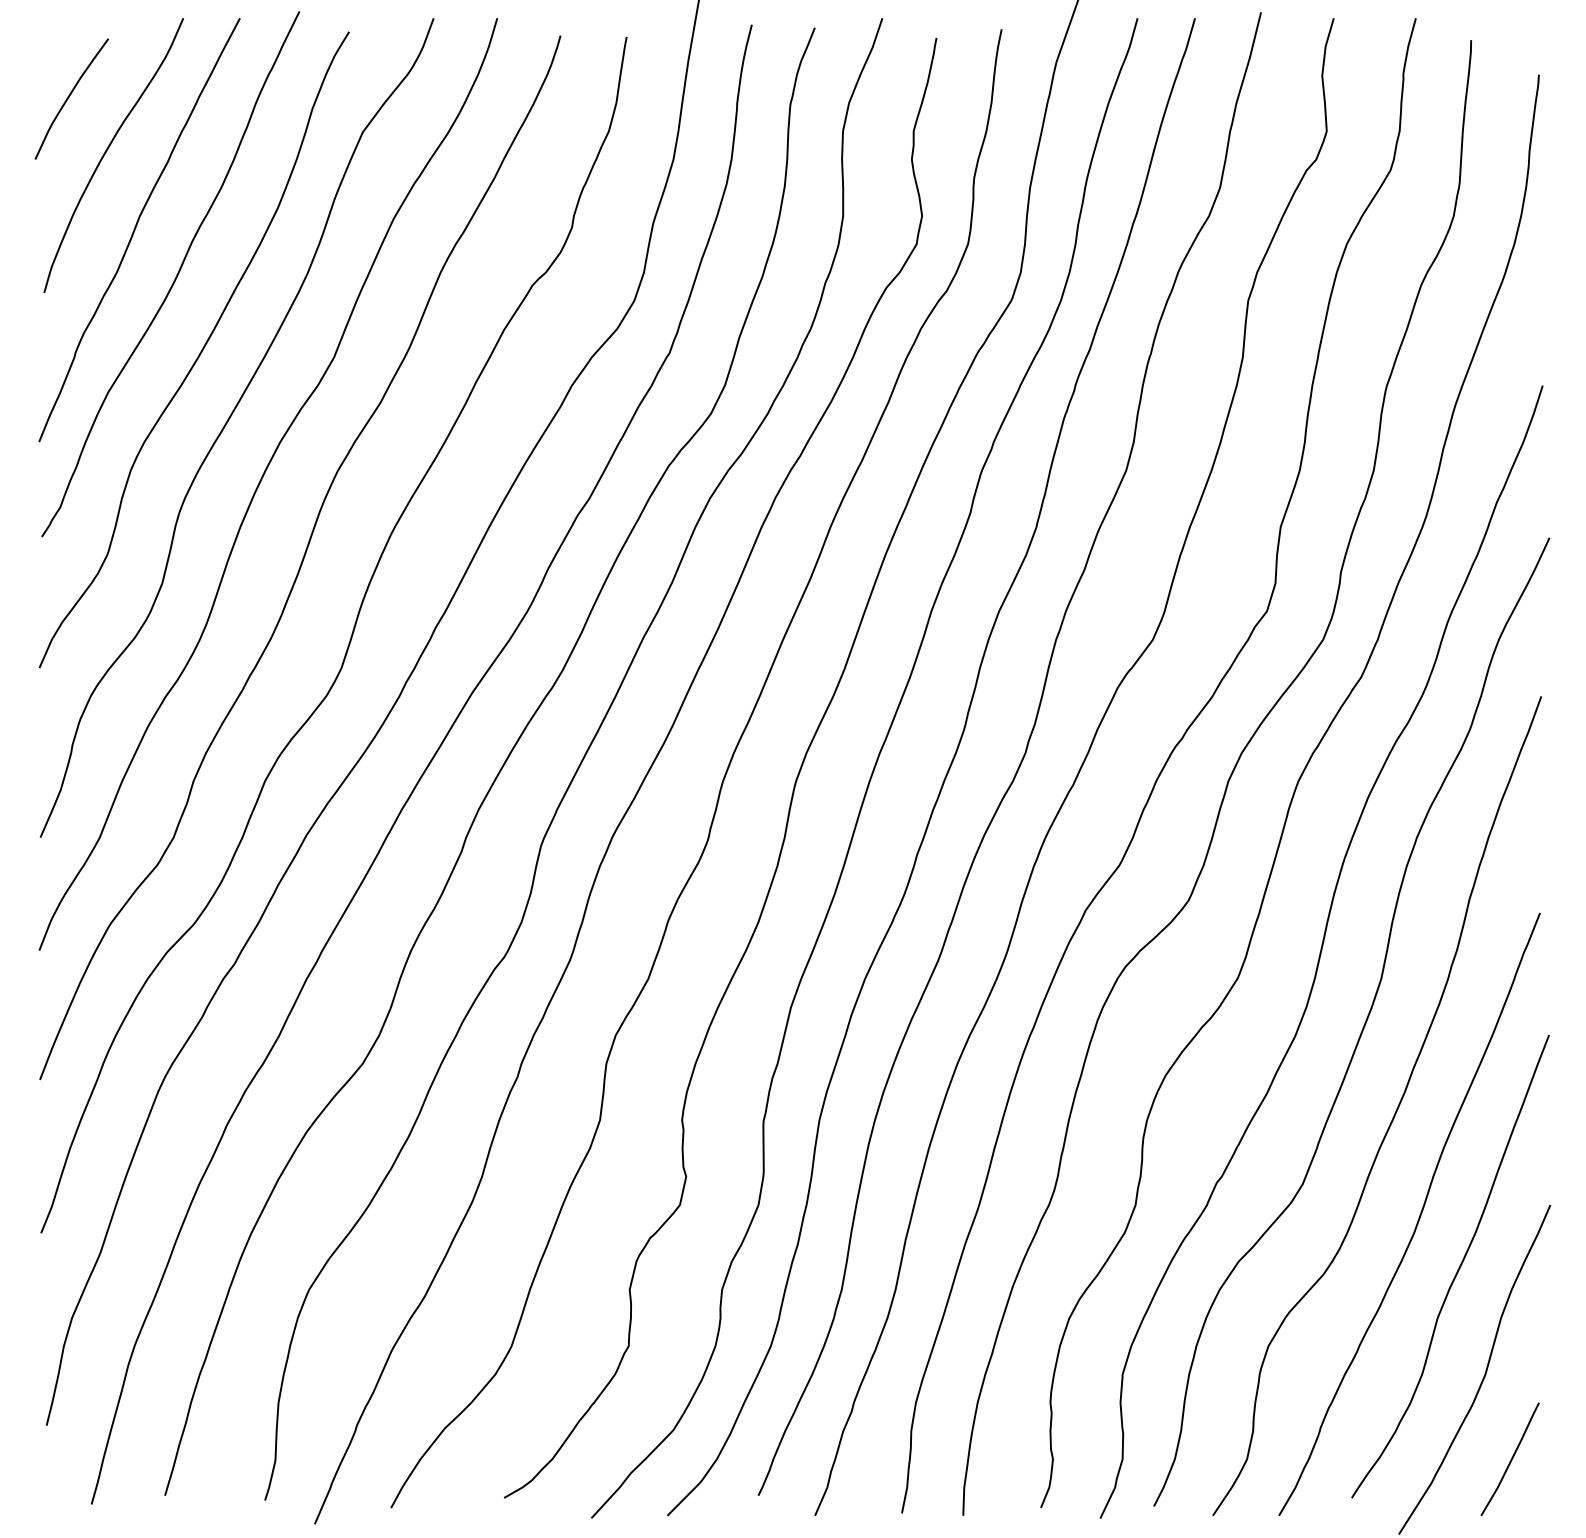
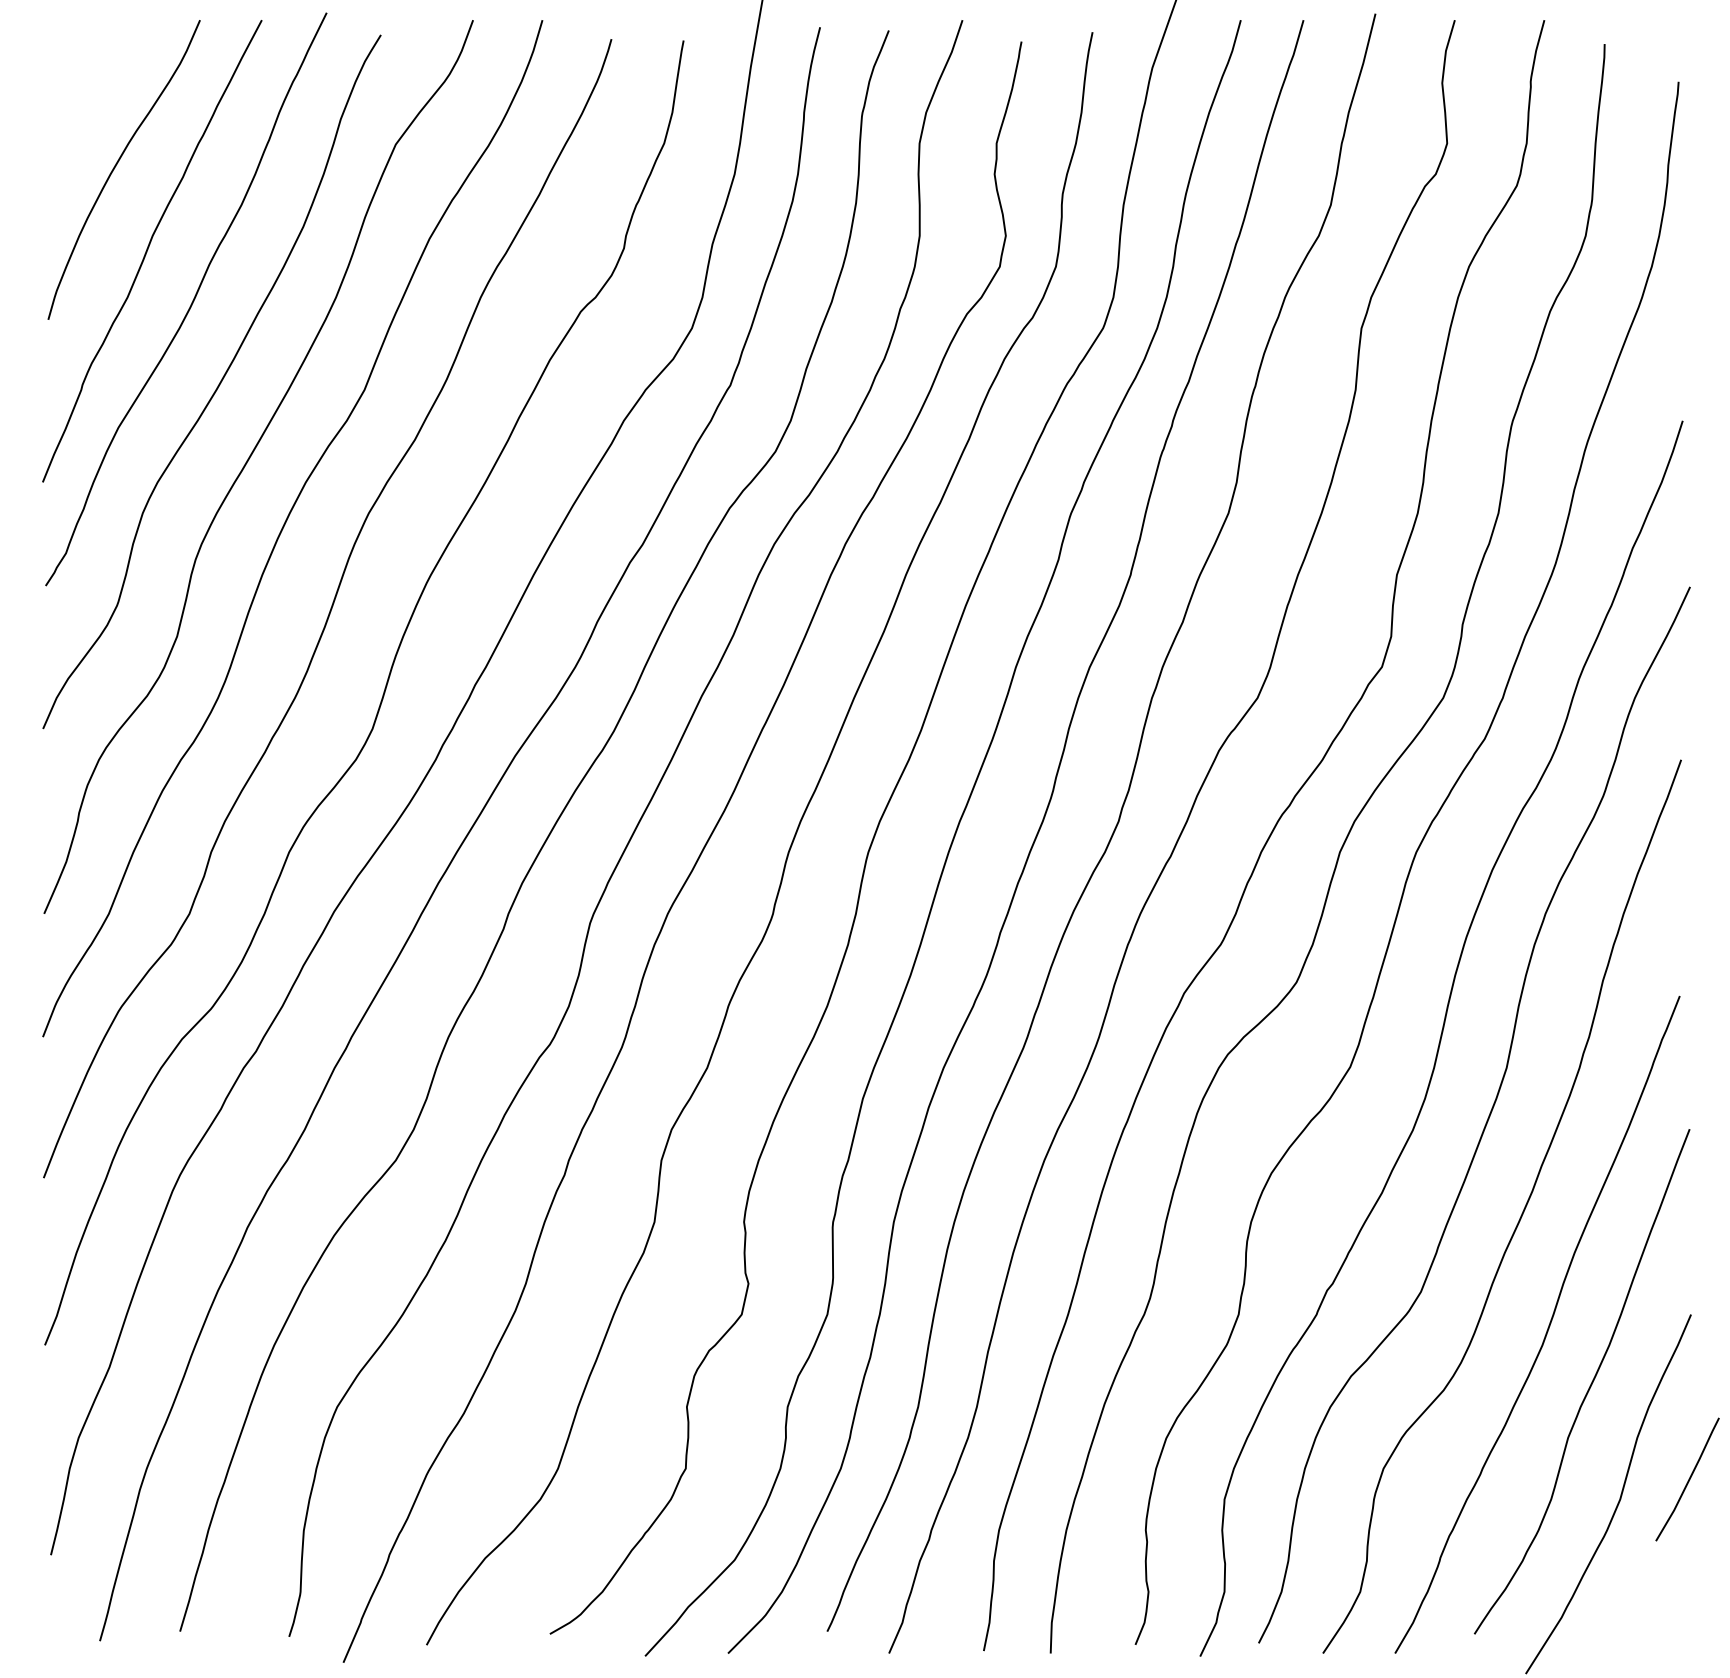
curve: (70, 96) -> (76, 105), removed
line: (1510, 1459) -> (1687, 1479), moved

